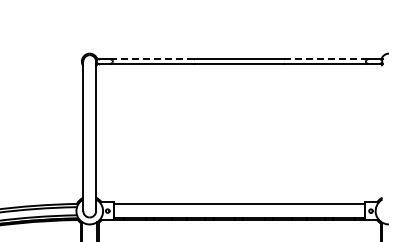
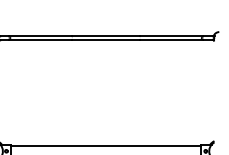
line: (152, 59) -> (40, 36), dashed -> solid
line: (326, 59) -> (172, 36), dashed -> solid

